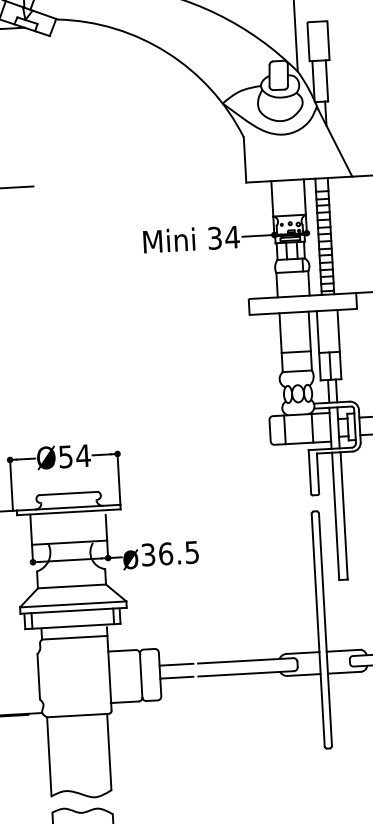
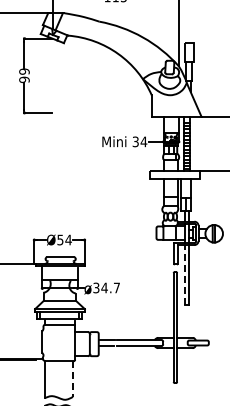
line: (334, 515) -> (184, 274), solid -> dashed
text: (178, 552) -> (110, 287), 36.5 -> 34.7
line: (110, 752) -> (73, 379), solid -> dashed

